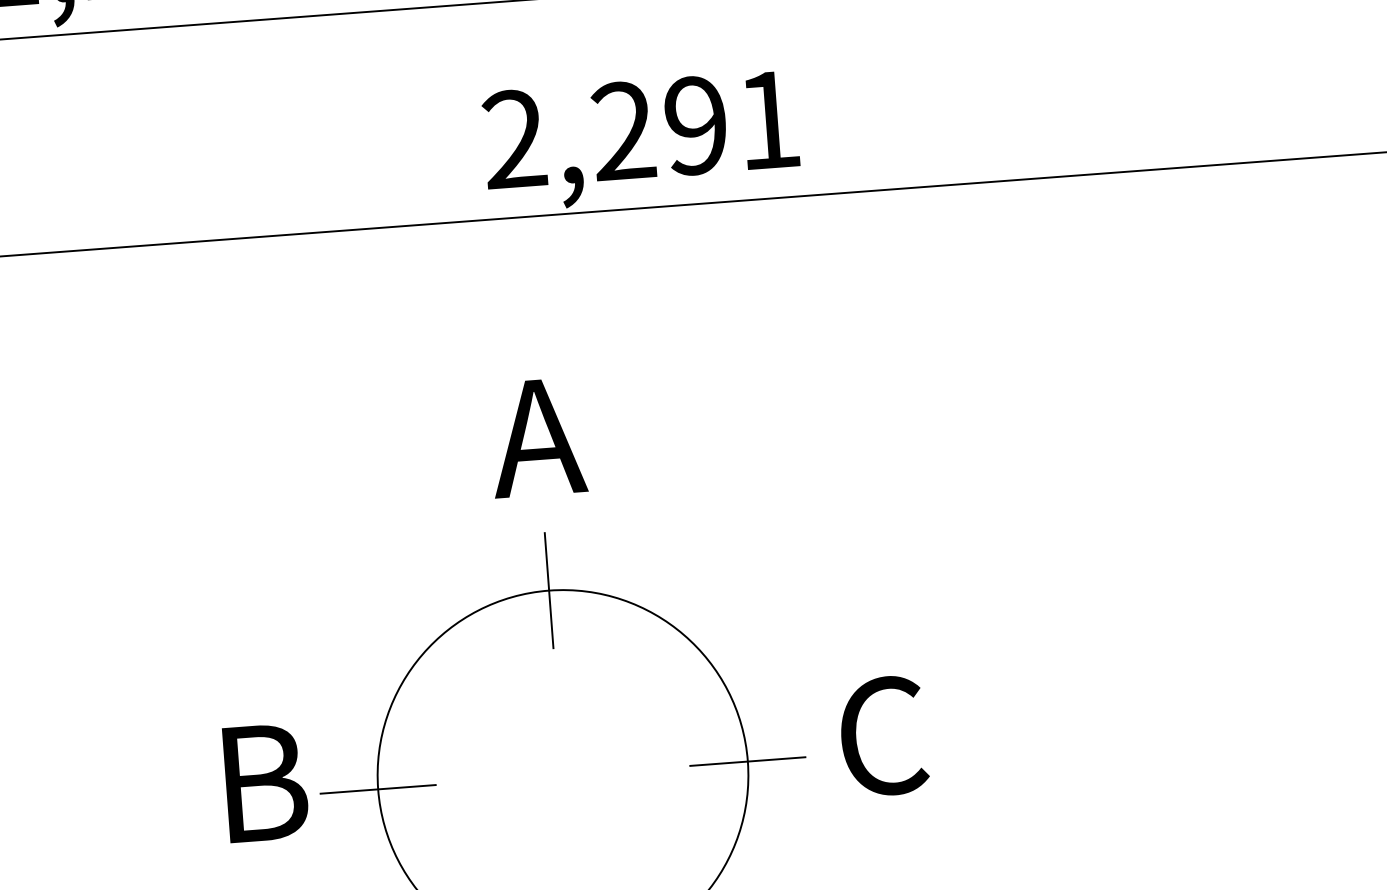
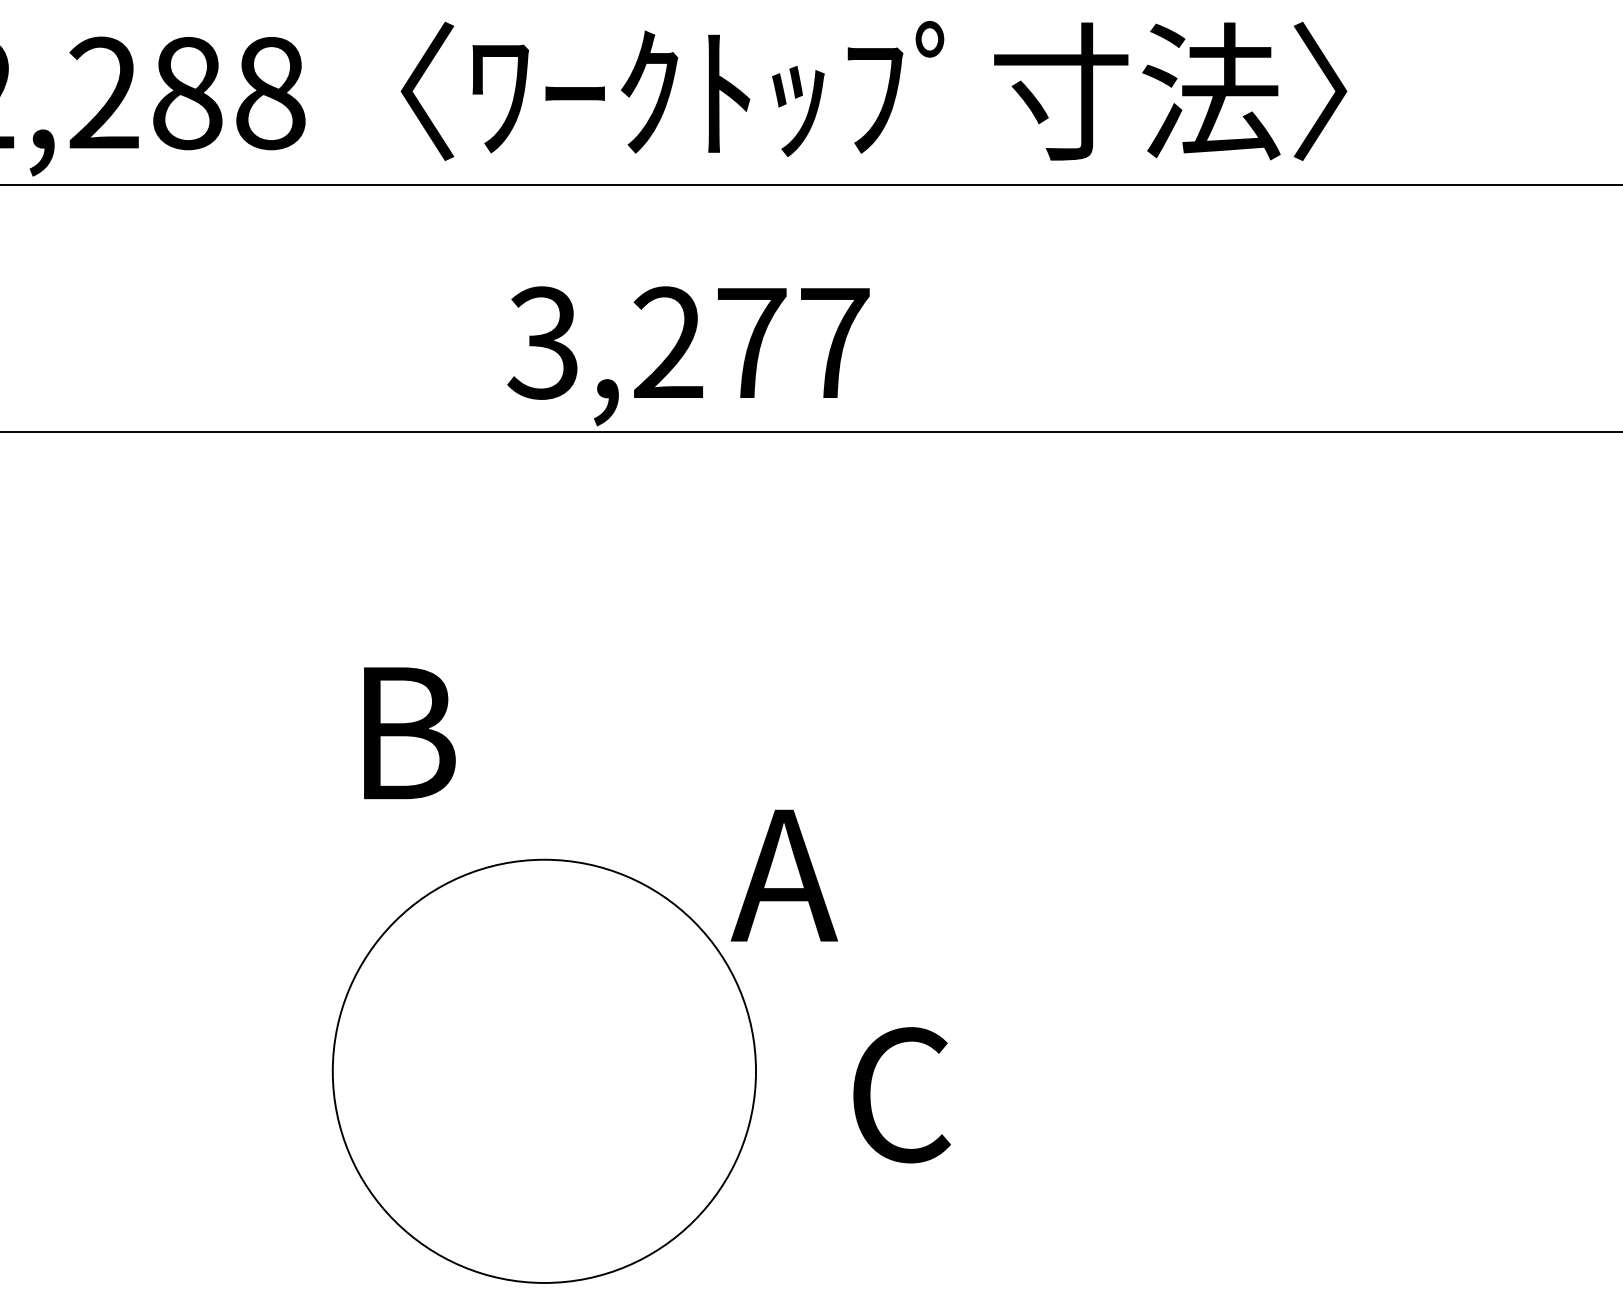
text: (641, 129) -> (688, 342), 2,291 -> 3,277
text: (536, 437) -> (783, 875), moved
line: (549, 590) -> (544, 859), removed
text: (883, 736) -> (901, 1095), moved
line: (747, 761) -> (755, 1071), removed
text: (265, 783) -> (409, 733), moved
line: (377, 789) -> (332, 1071), removed

